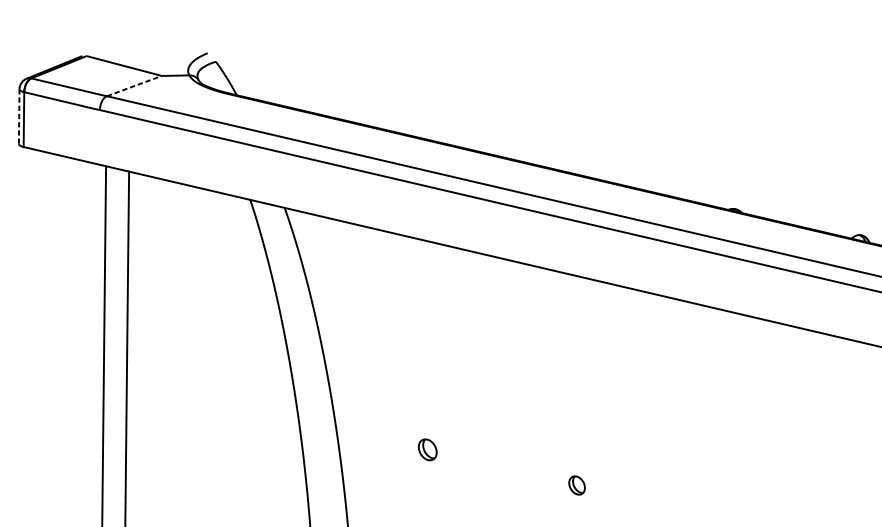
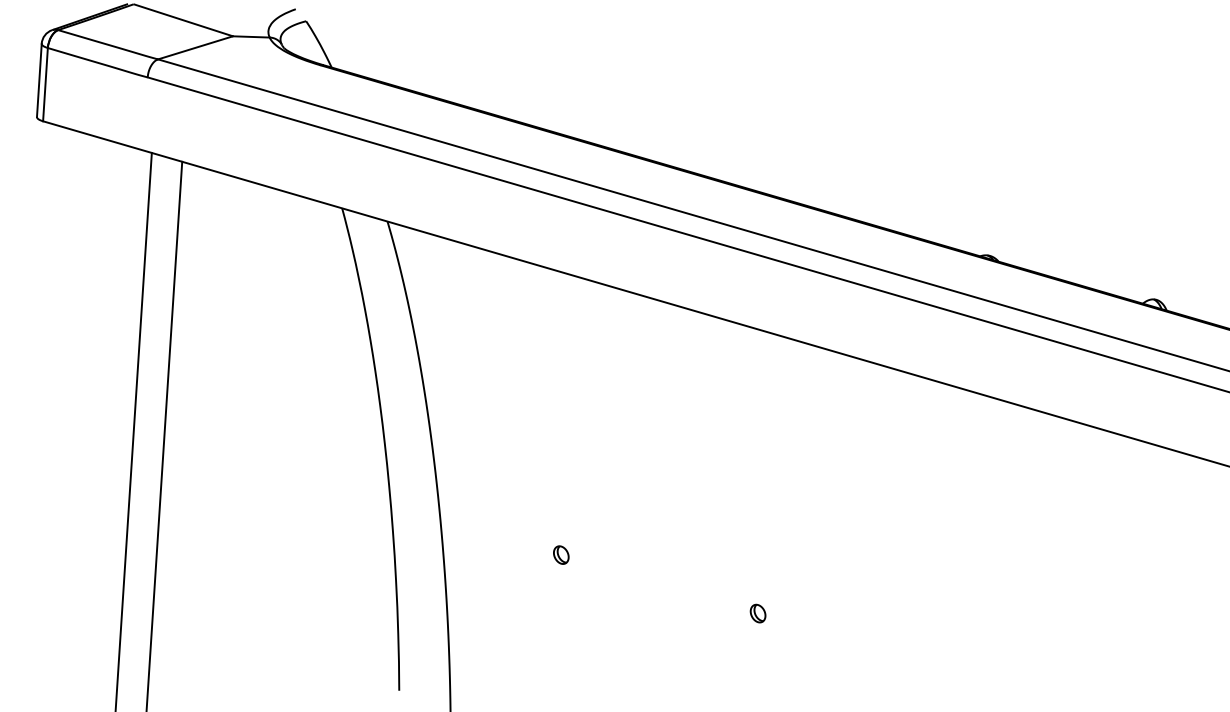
line: (135, 85) -> (196, 47), dashed -> solid
line: (19, 116) -> (39, 80), dashed -> solid
part: (427, 449) -> (561, 554), size x0.62
part: (576, 485) -> (757, 613), size x0.71

